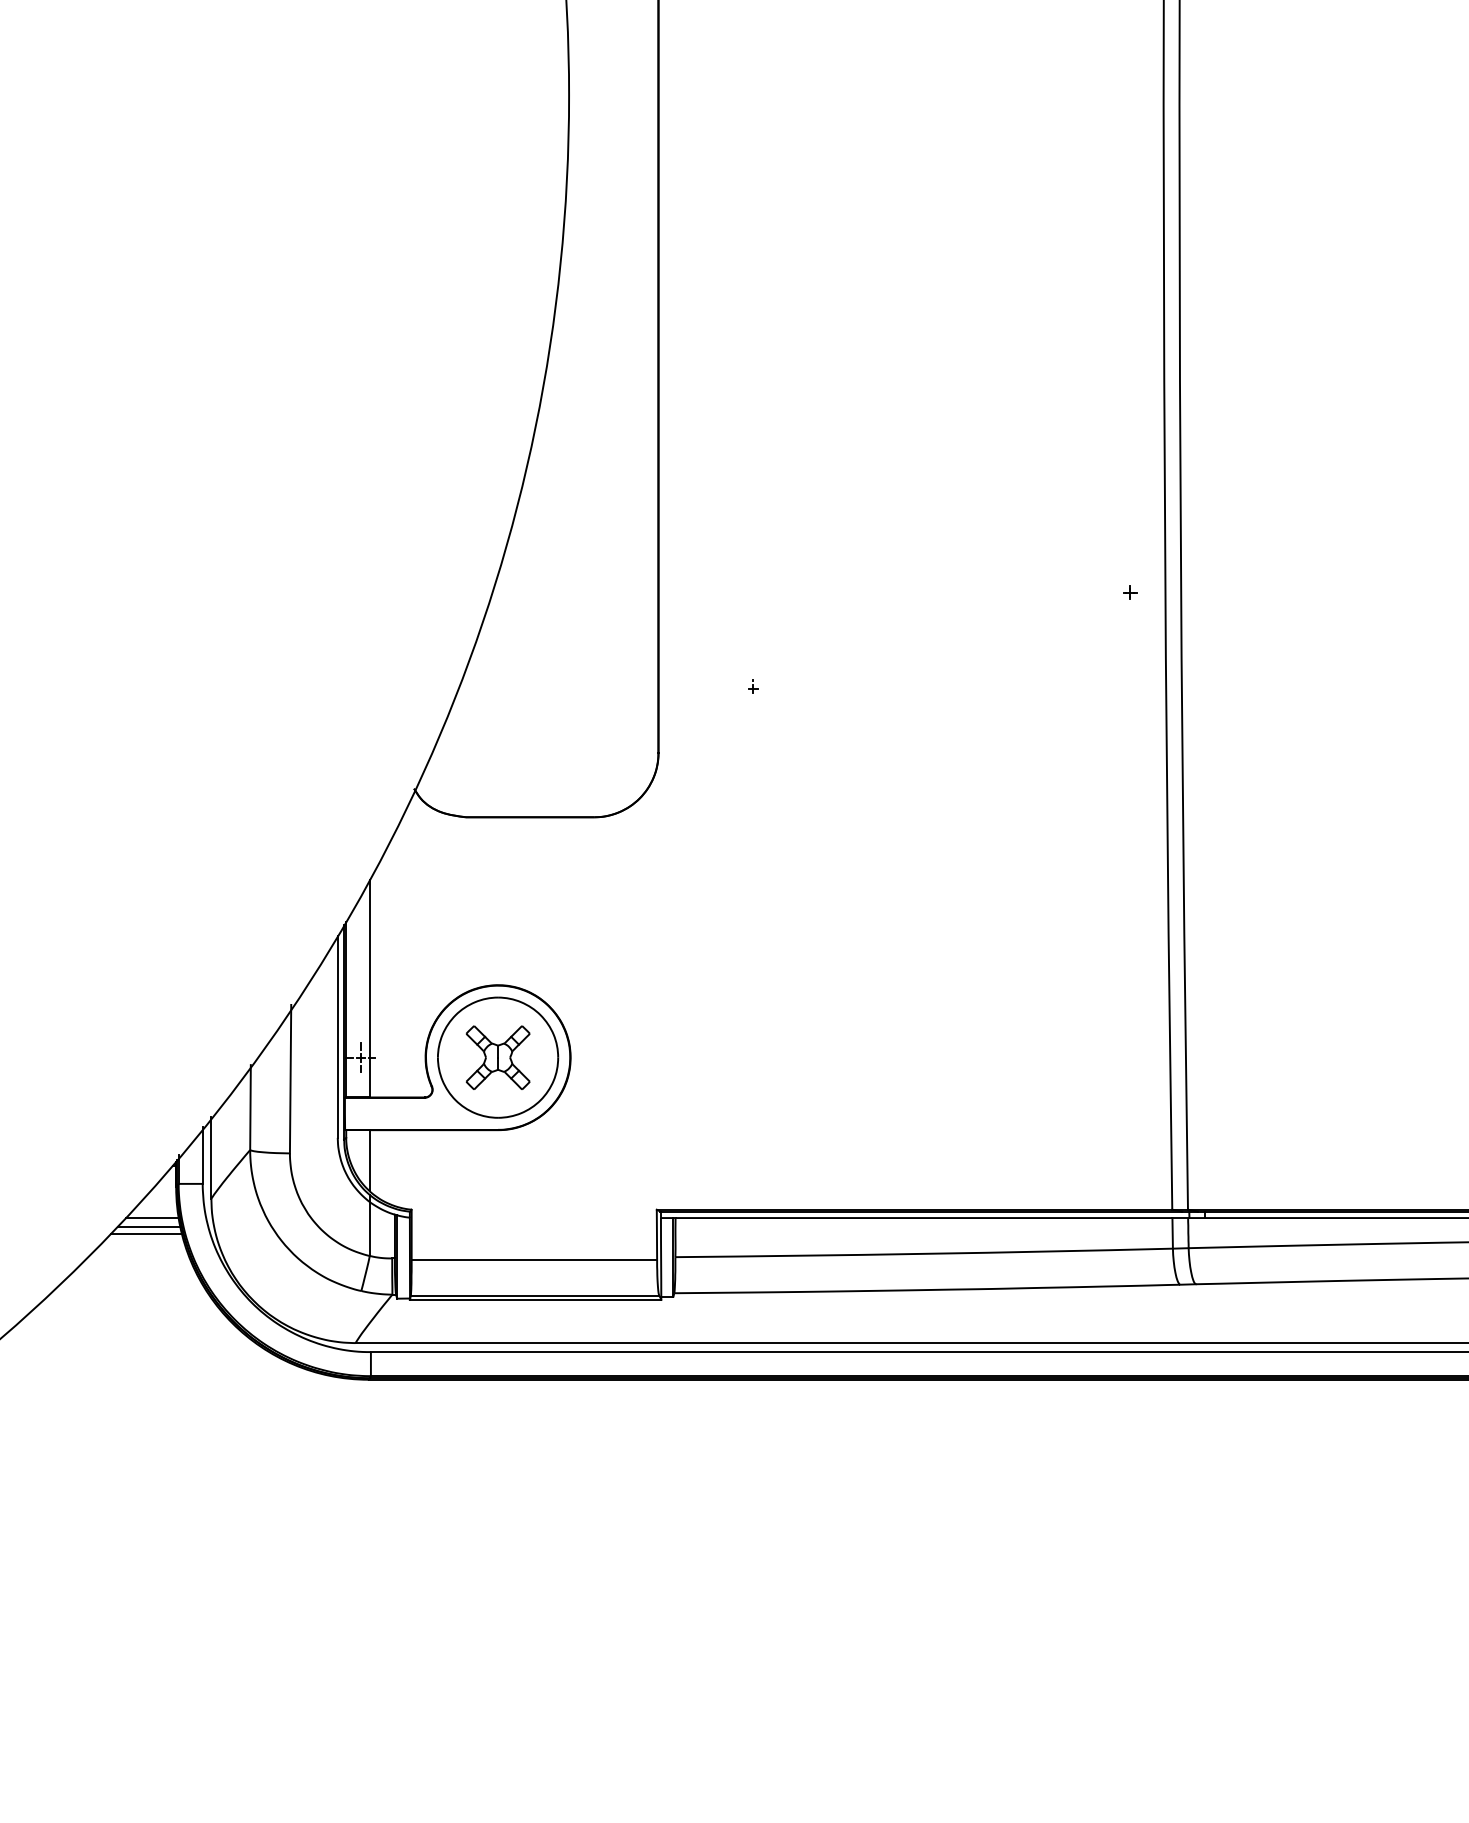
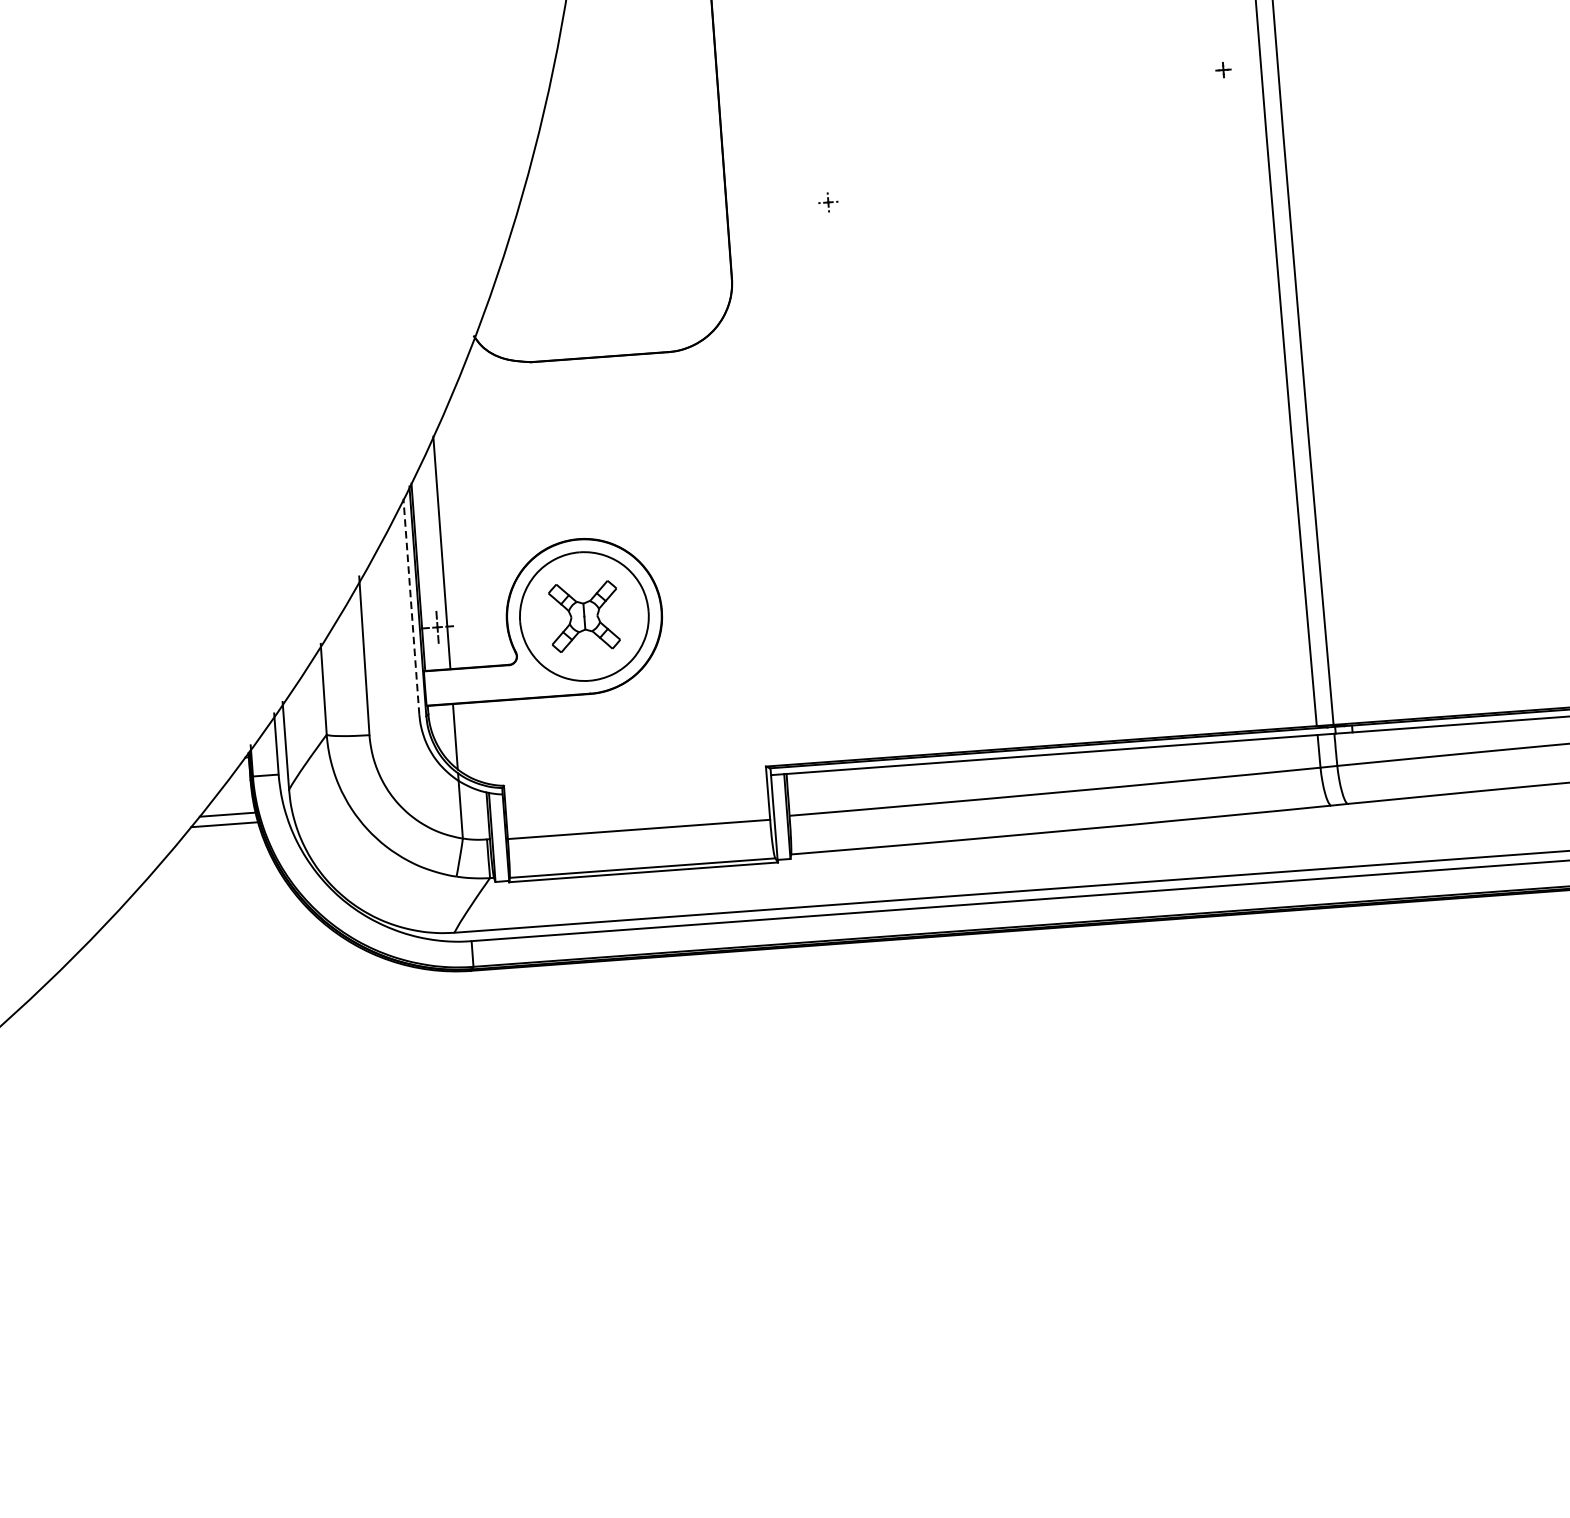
line: (337, 1036) -> (411, 606), solid -> dashed
line: (146, 1234) -> (222, 833), removed

